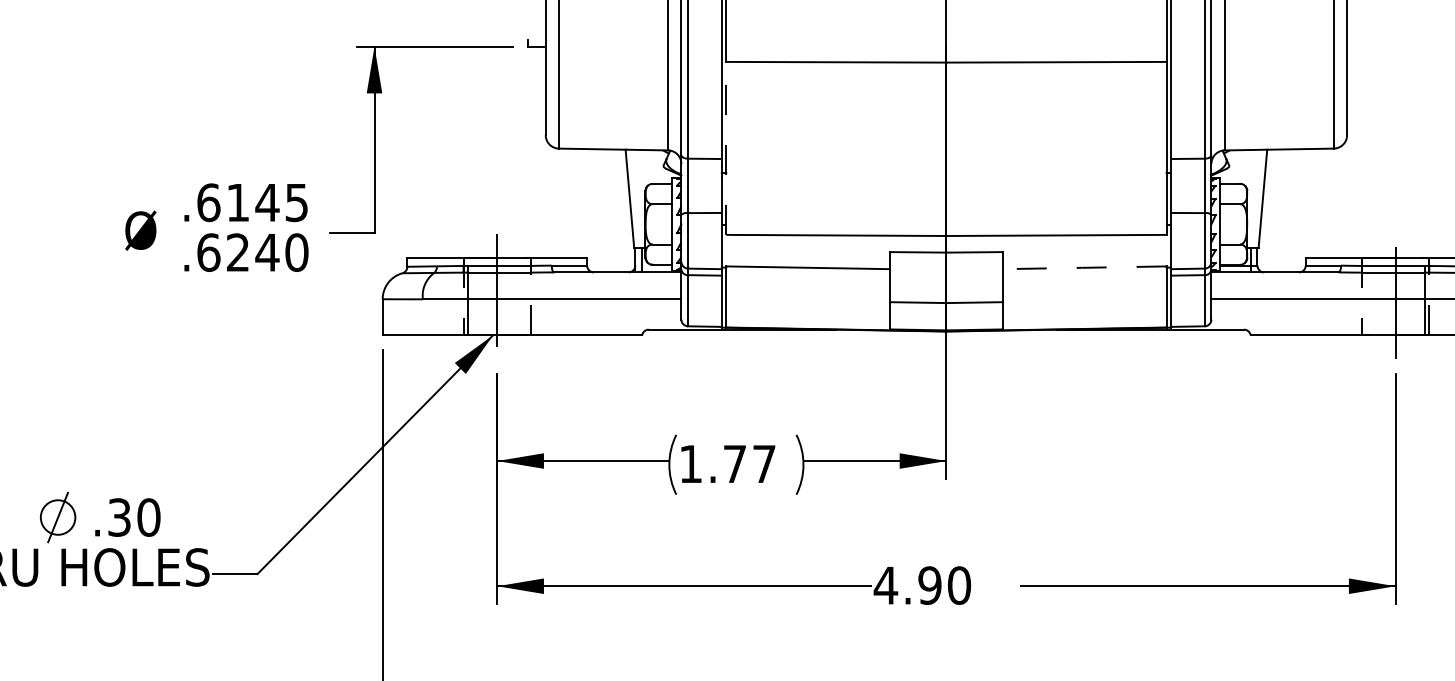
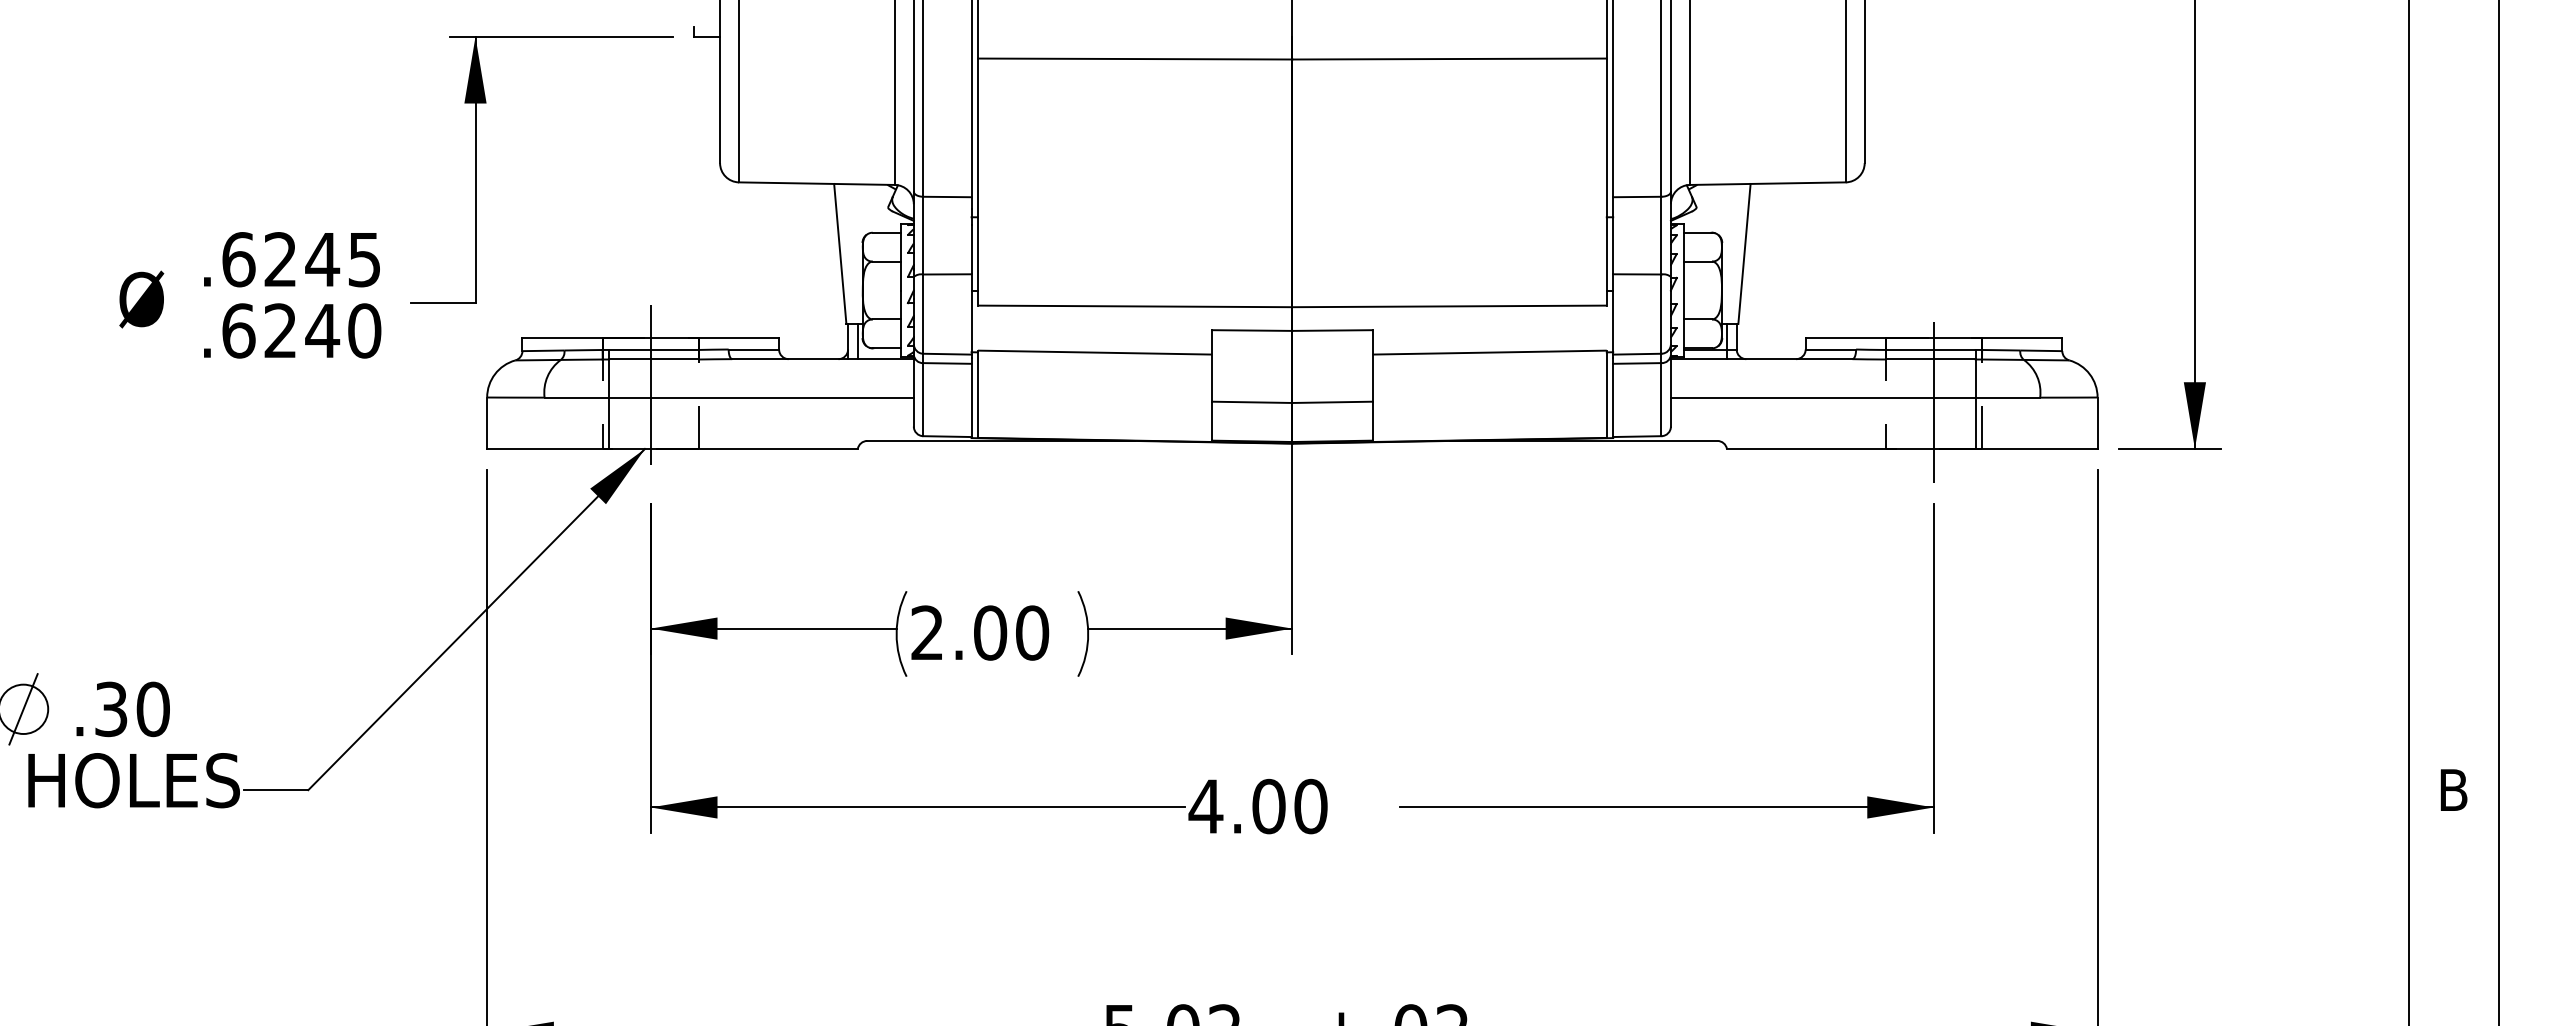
line: (726, 148) -> (978, 182), dashed -> solid
text: (237, 202) -> (279, 259), .6145 -> .6245
line: (1084, 267) -> (1489, 352), dashed -> solid
text: (728, 463) -> (980, 632), 1.77 -> 2.00
text: (929, 585) -> (1268, 806), 4.90 -> 4.00

